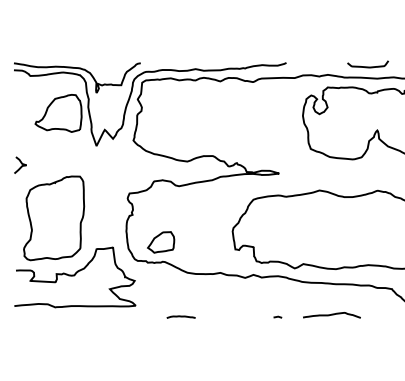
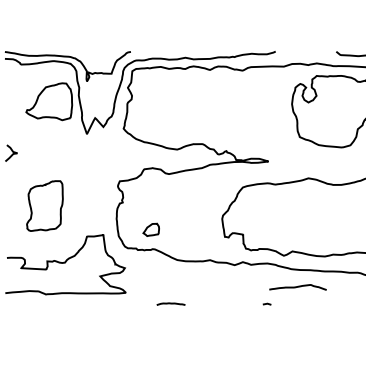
part: (54, 218) -> (45, 206), size x0.6
part: (161, 242) -> (151, 229), size x0.6
curve: (331, 315) -> (297, 287), moved

